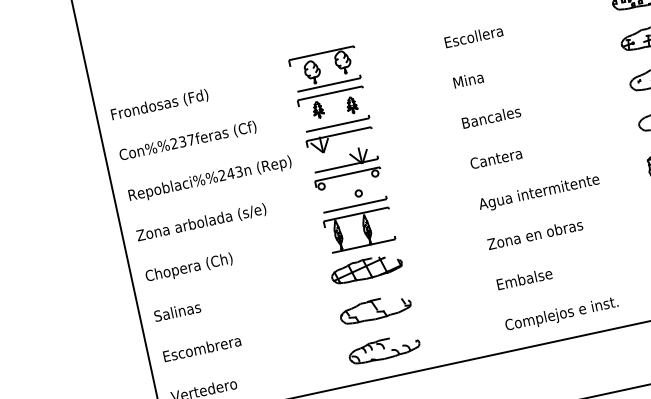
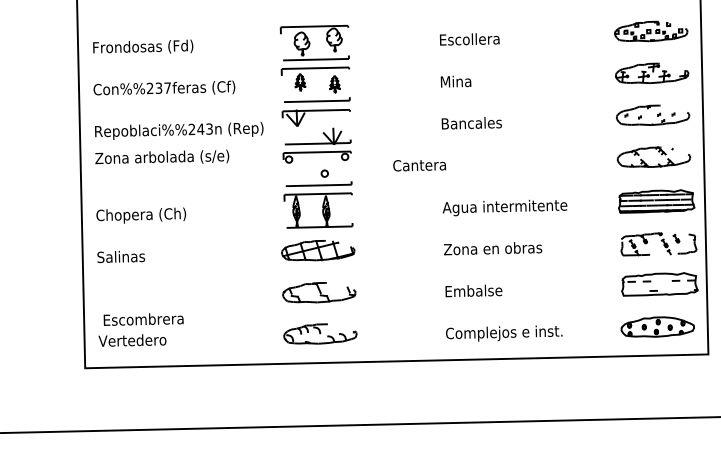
text: (496, 158) -> (419, 165), moved
text: (201, 221) -> (162, 156), moved
text: (202, 348) -> (143, 319), moved

